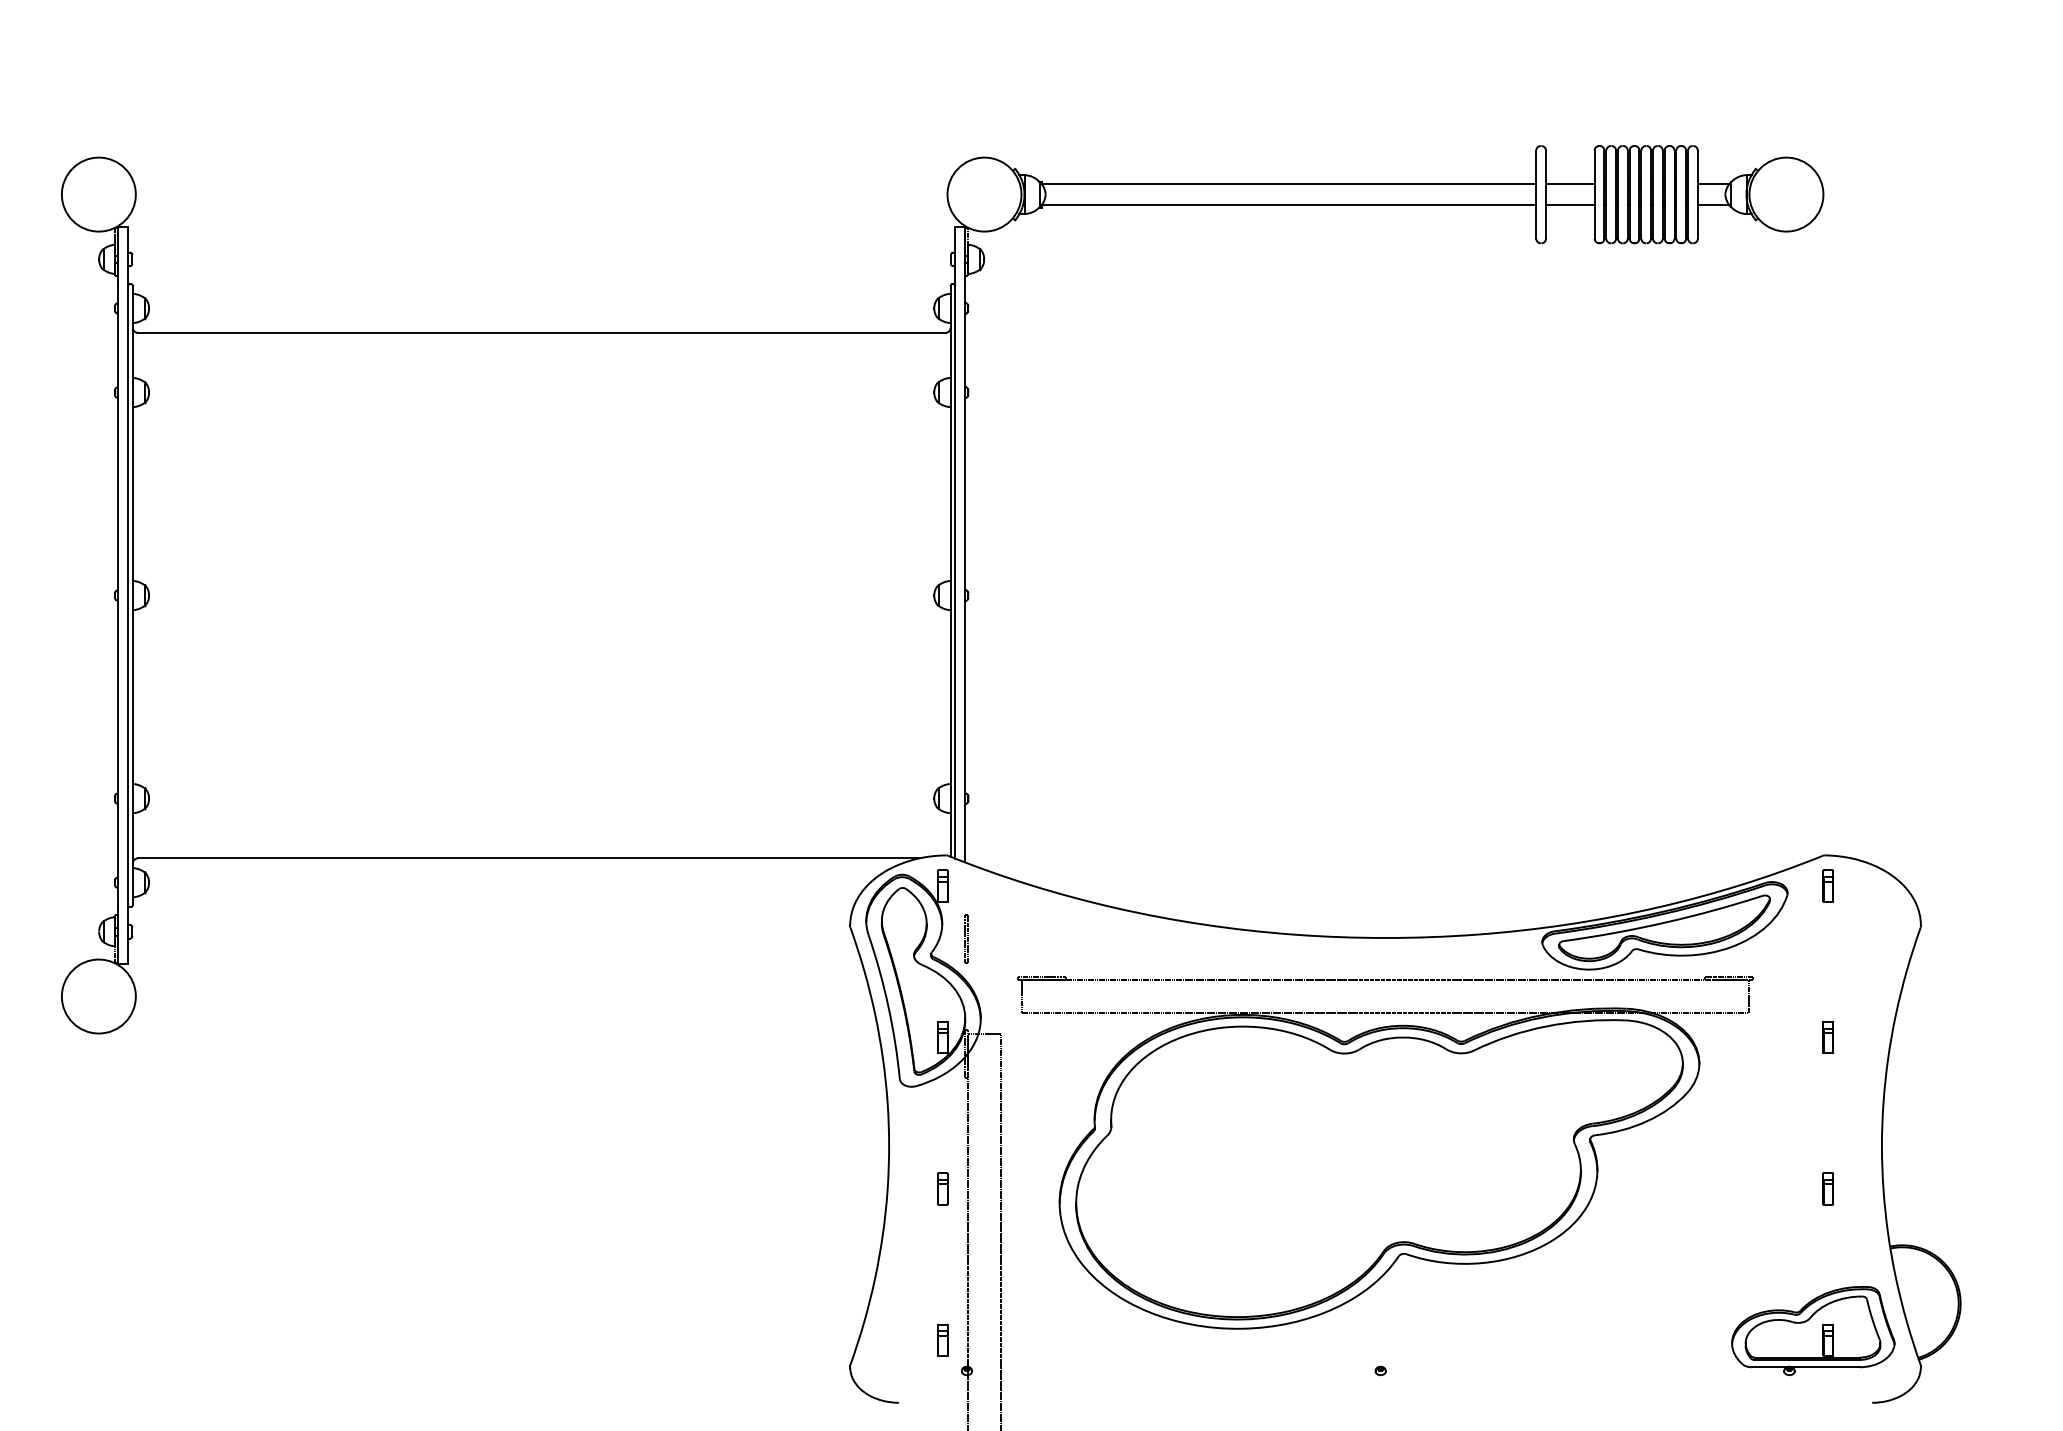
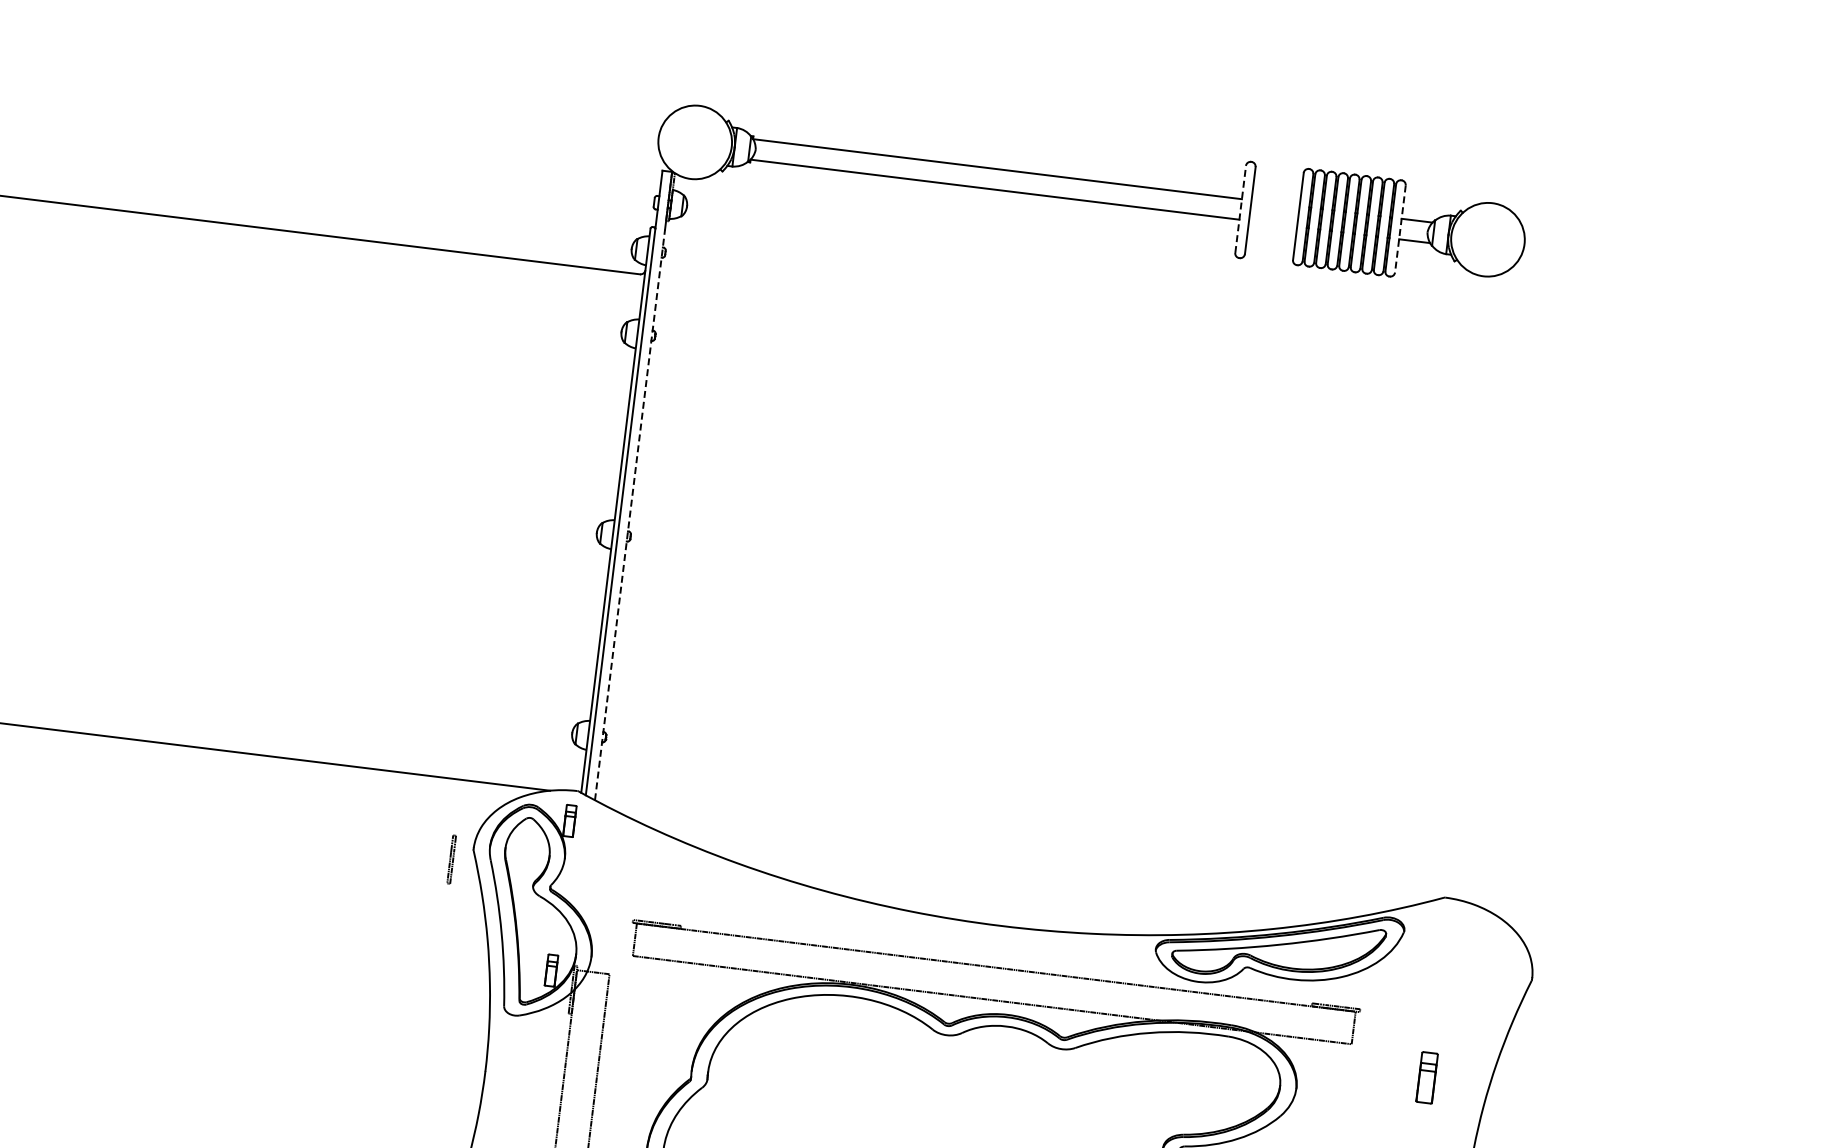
line: (1570, 184) -> (1275, 203), removed
line: (1536, 194) -> (1240, 209), solid -> dashed
line: (1697, 195) -> (1399, 229), solid -> dashed
line: (1570, 205) -> (1273, 224), removed
line: (965, 573) -> (630, 514), solid -> dashed
part: (1828, 885) -> (1445, 927), removed
line: (965, 938) -> (450, 858), moved
part: (1828, 1037) -> (1427, 1078), size x1.6
part: (942, 1188) -> (533, 1119), removed

